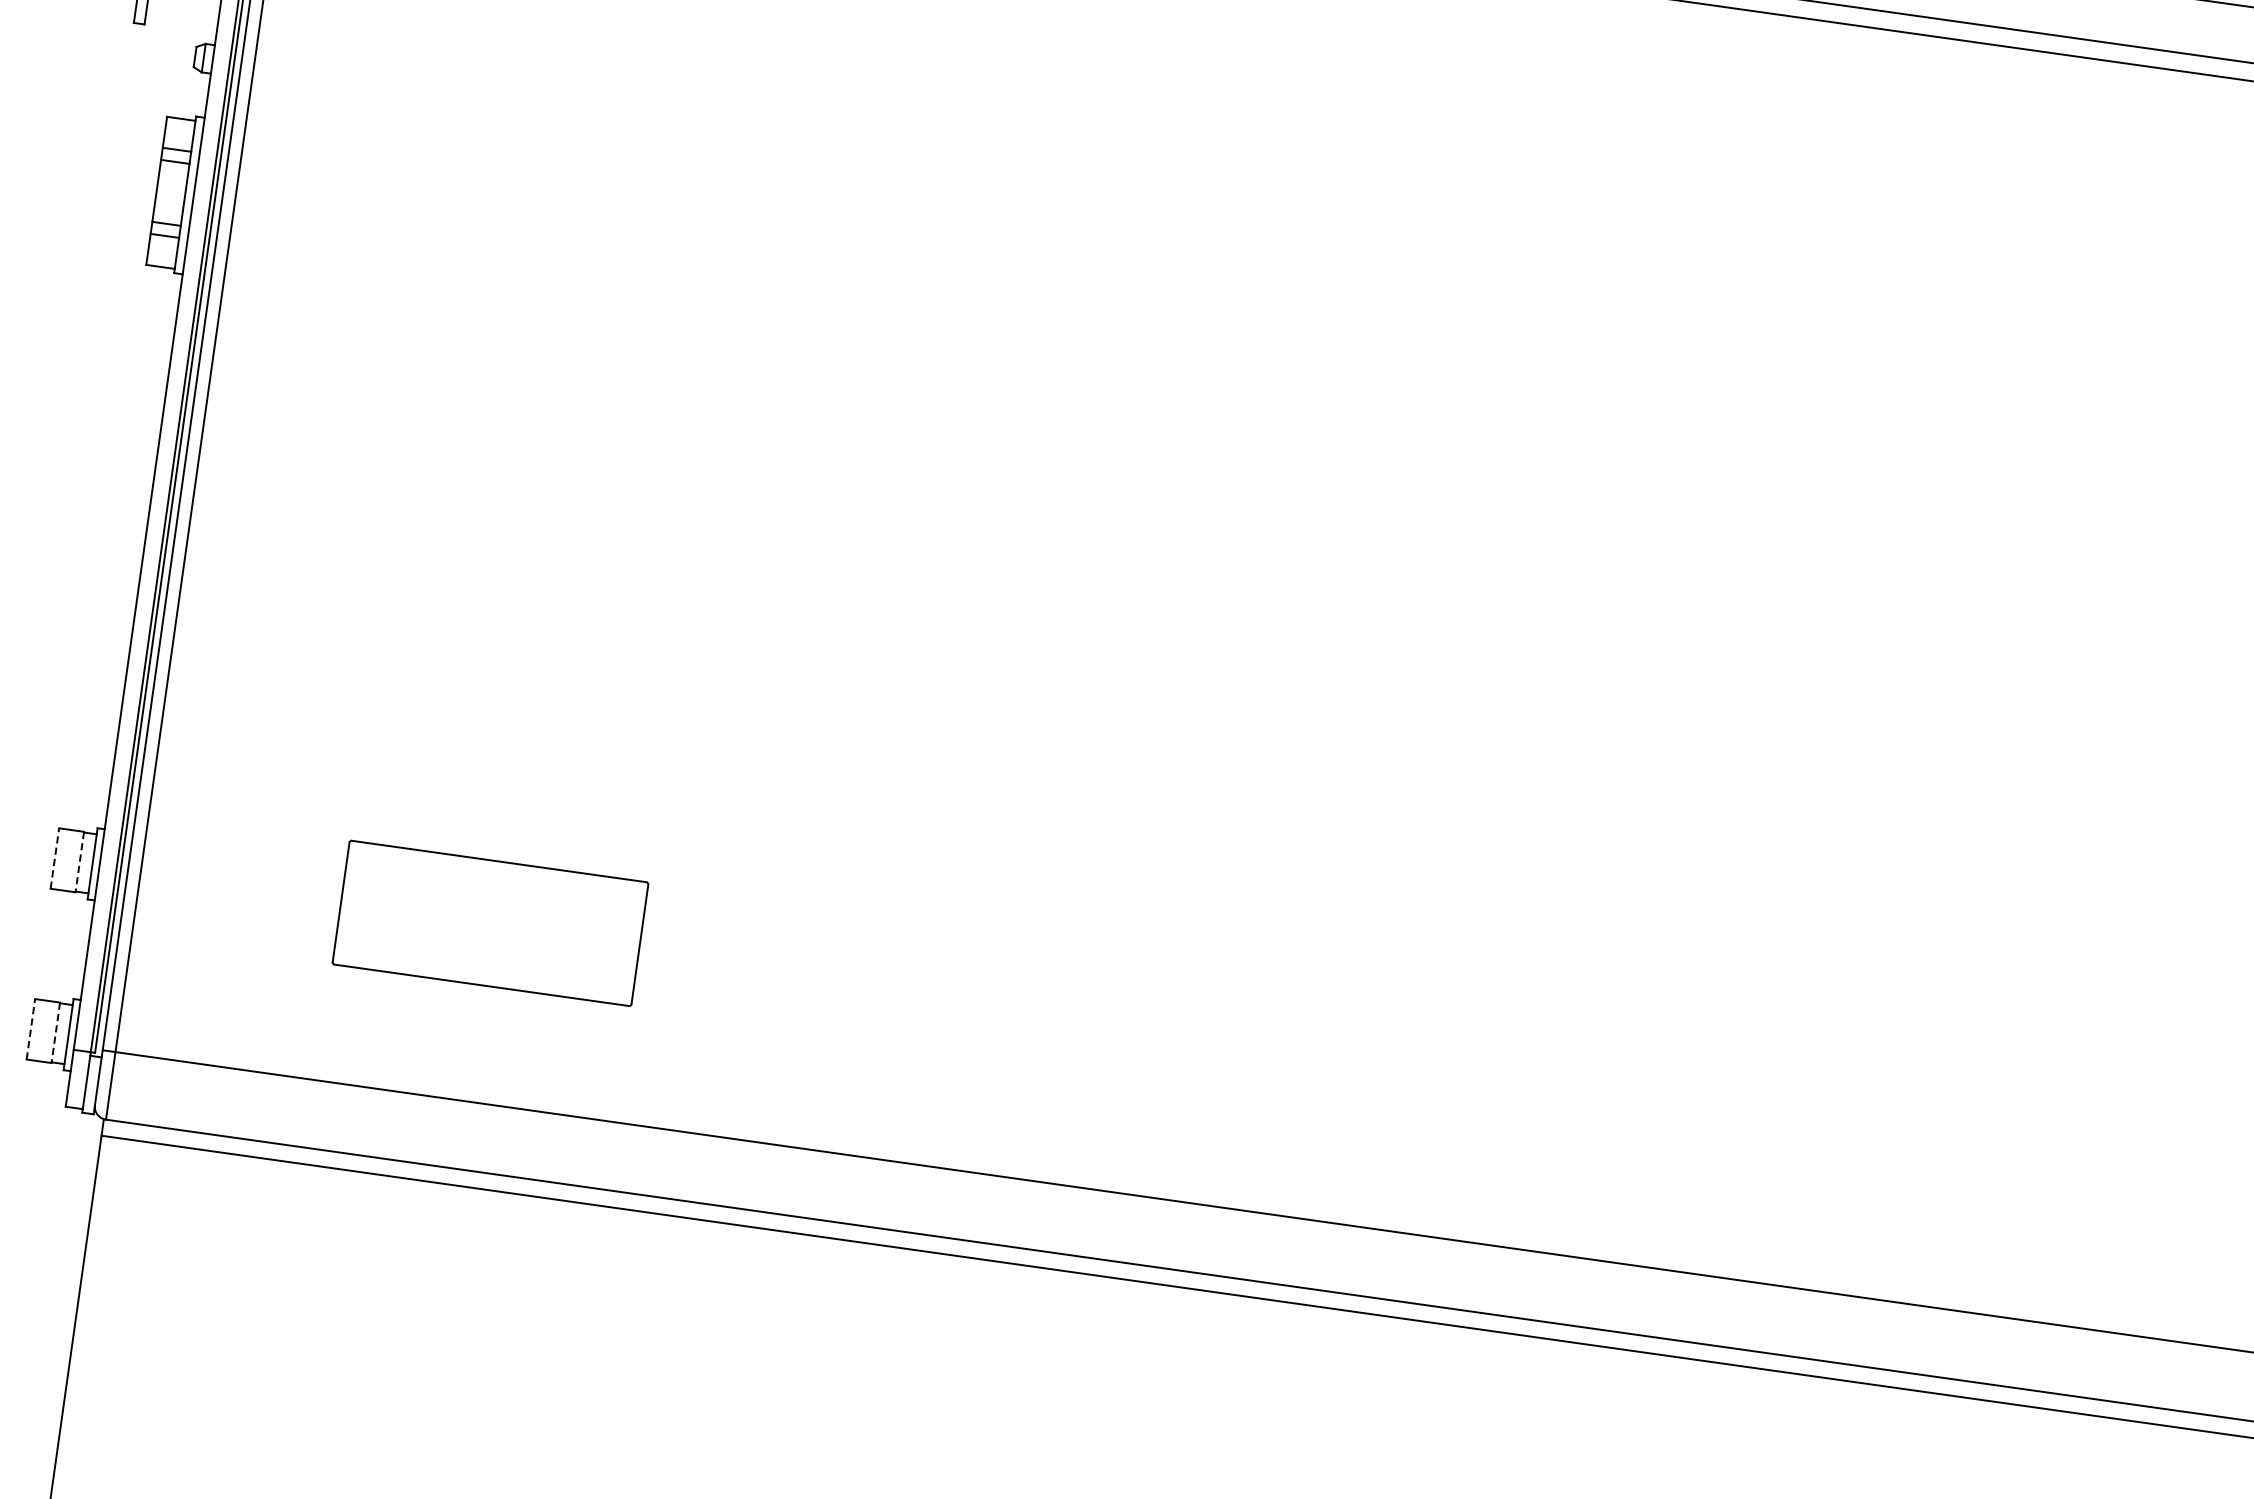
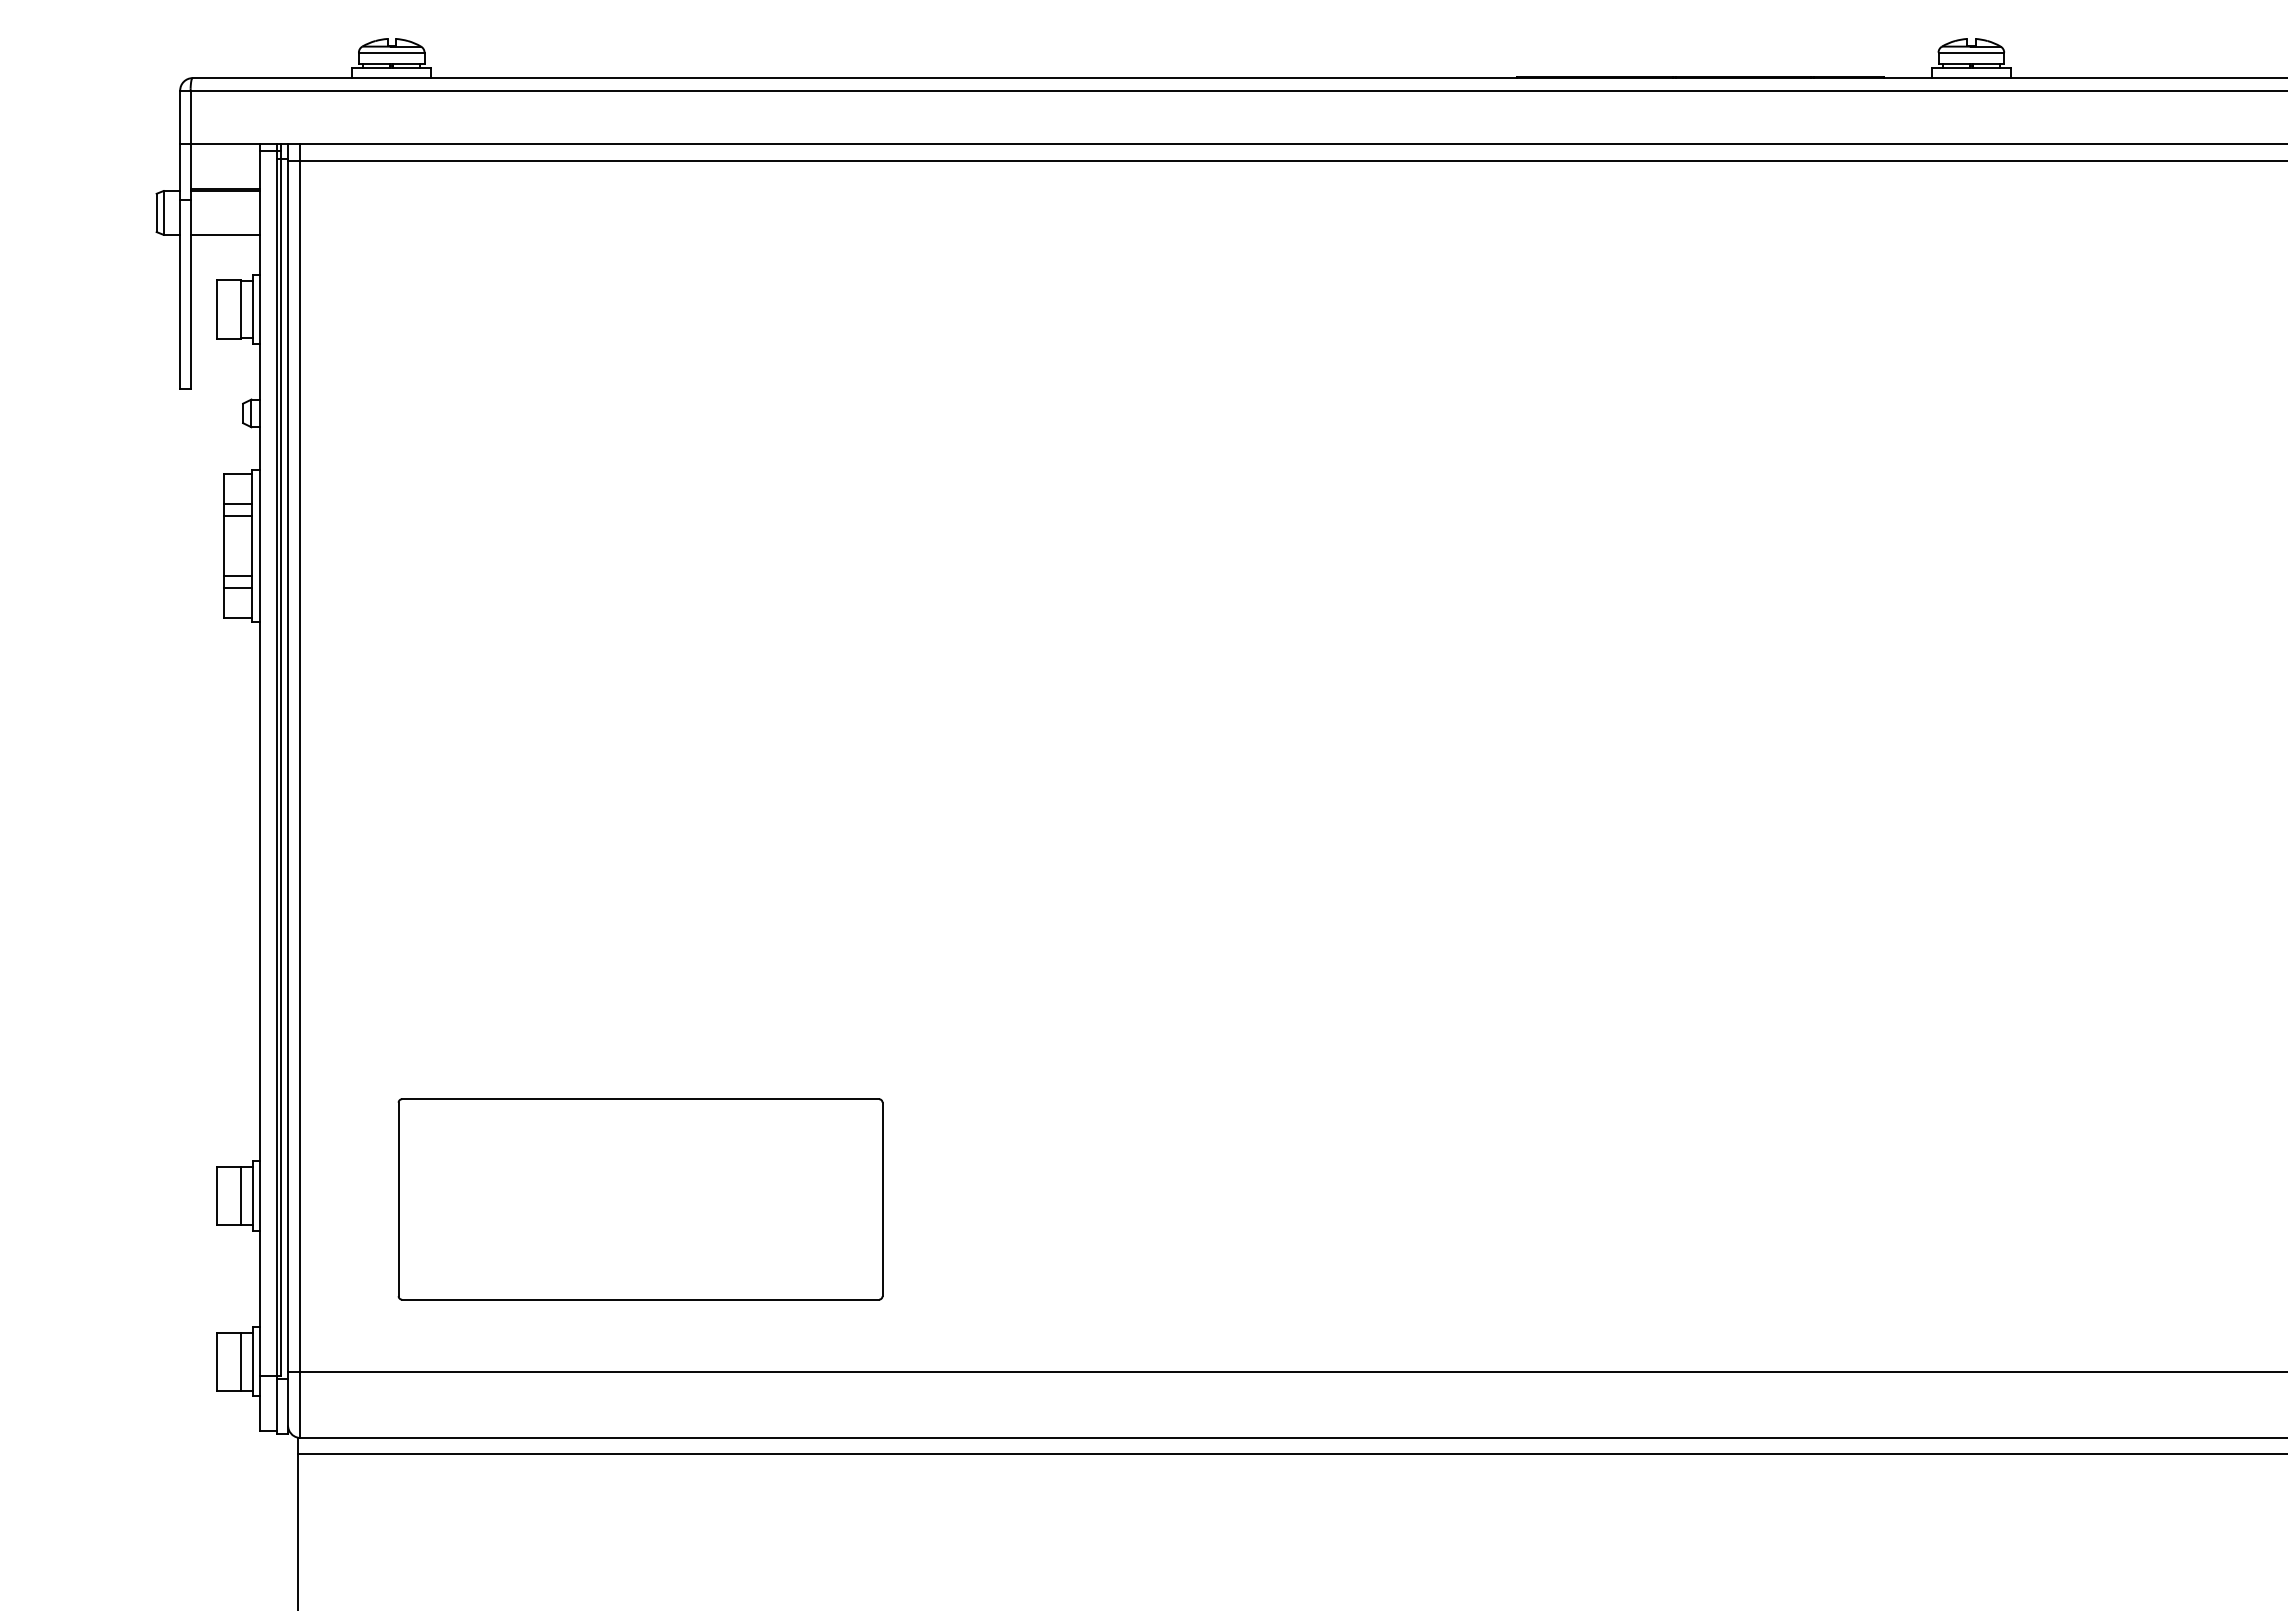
line: (54, 857) -> (216, 1195), dashed -> solid
line: (80, 862) -> (241, 1196), dashed -> solid
part: (490, 923) -> (640, 1199), size x1.67
line: (30, 1028) -> (216, 1361), dashed -> solid
line: (56, 1033) -> (241, 1362), dashed -> solid

